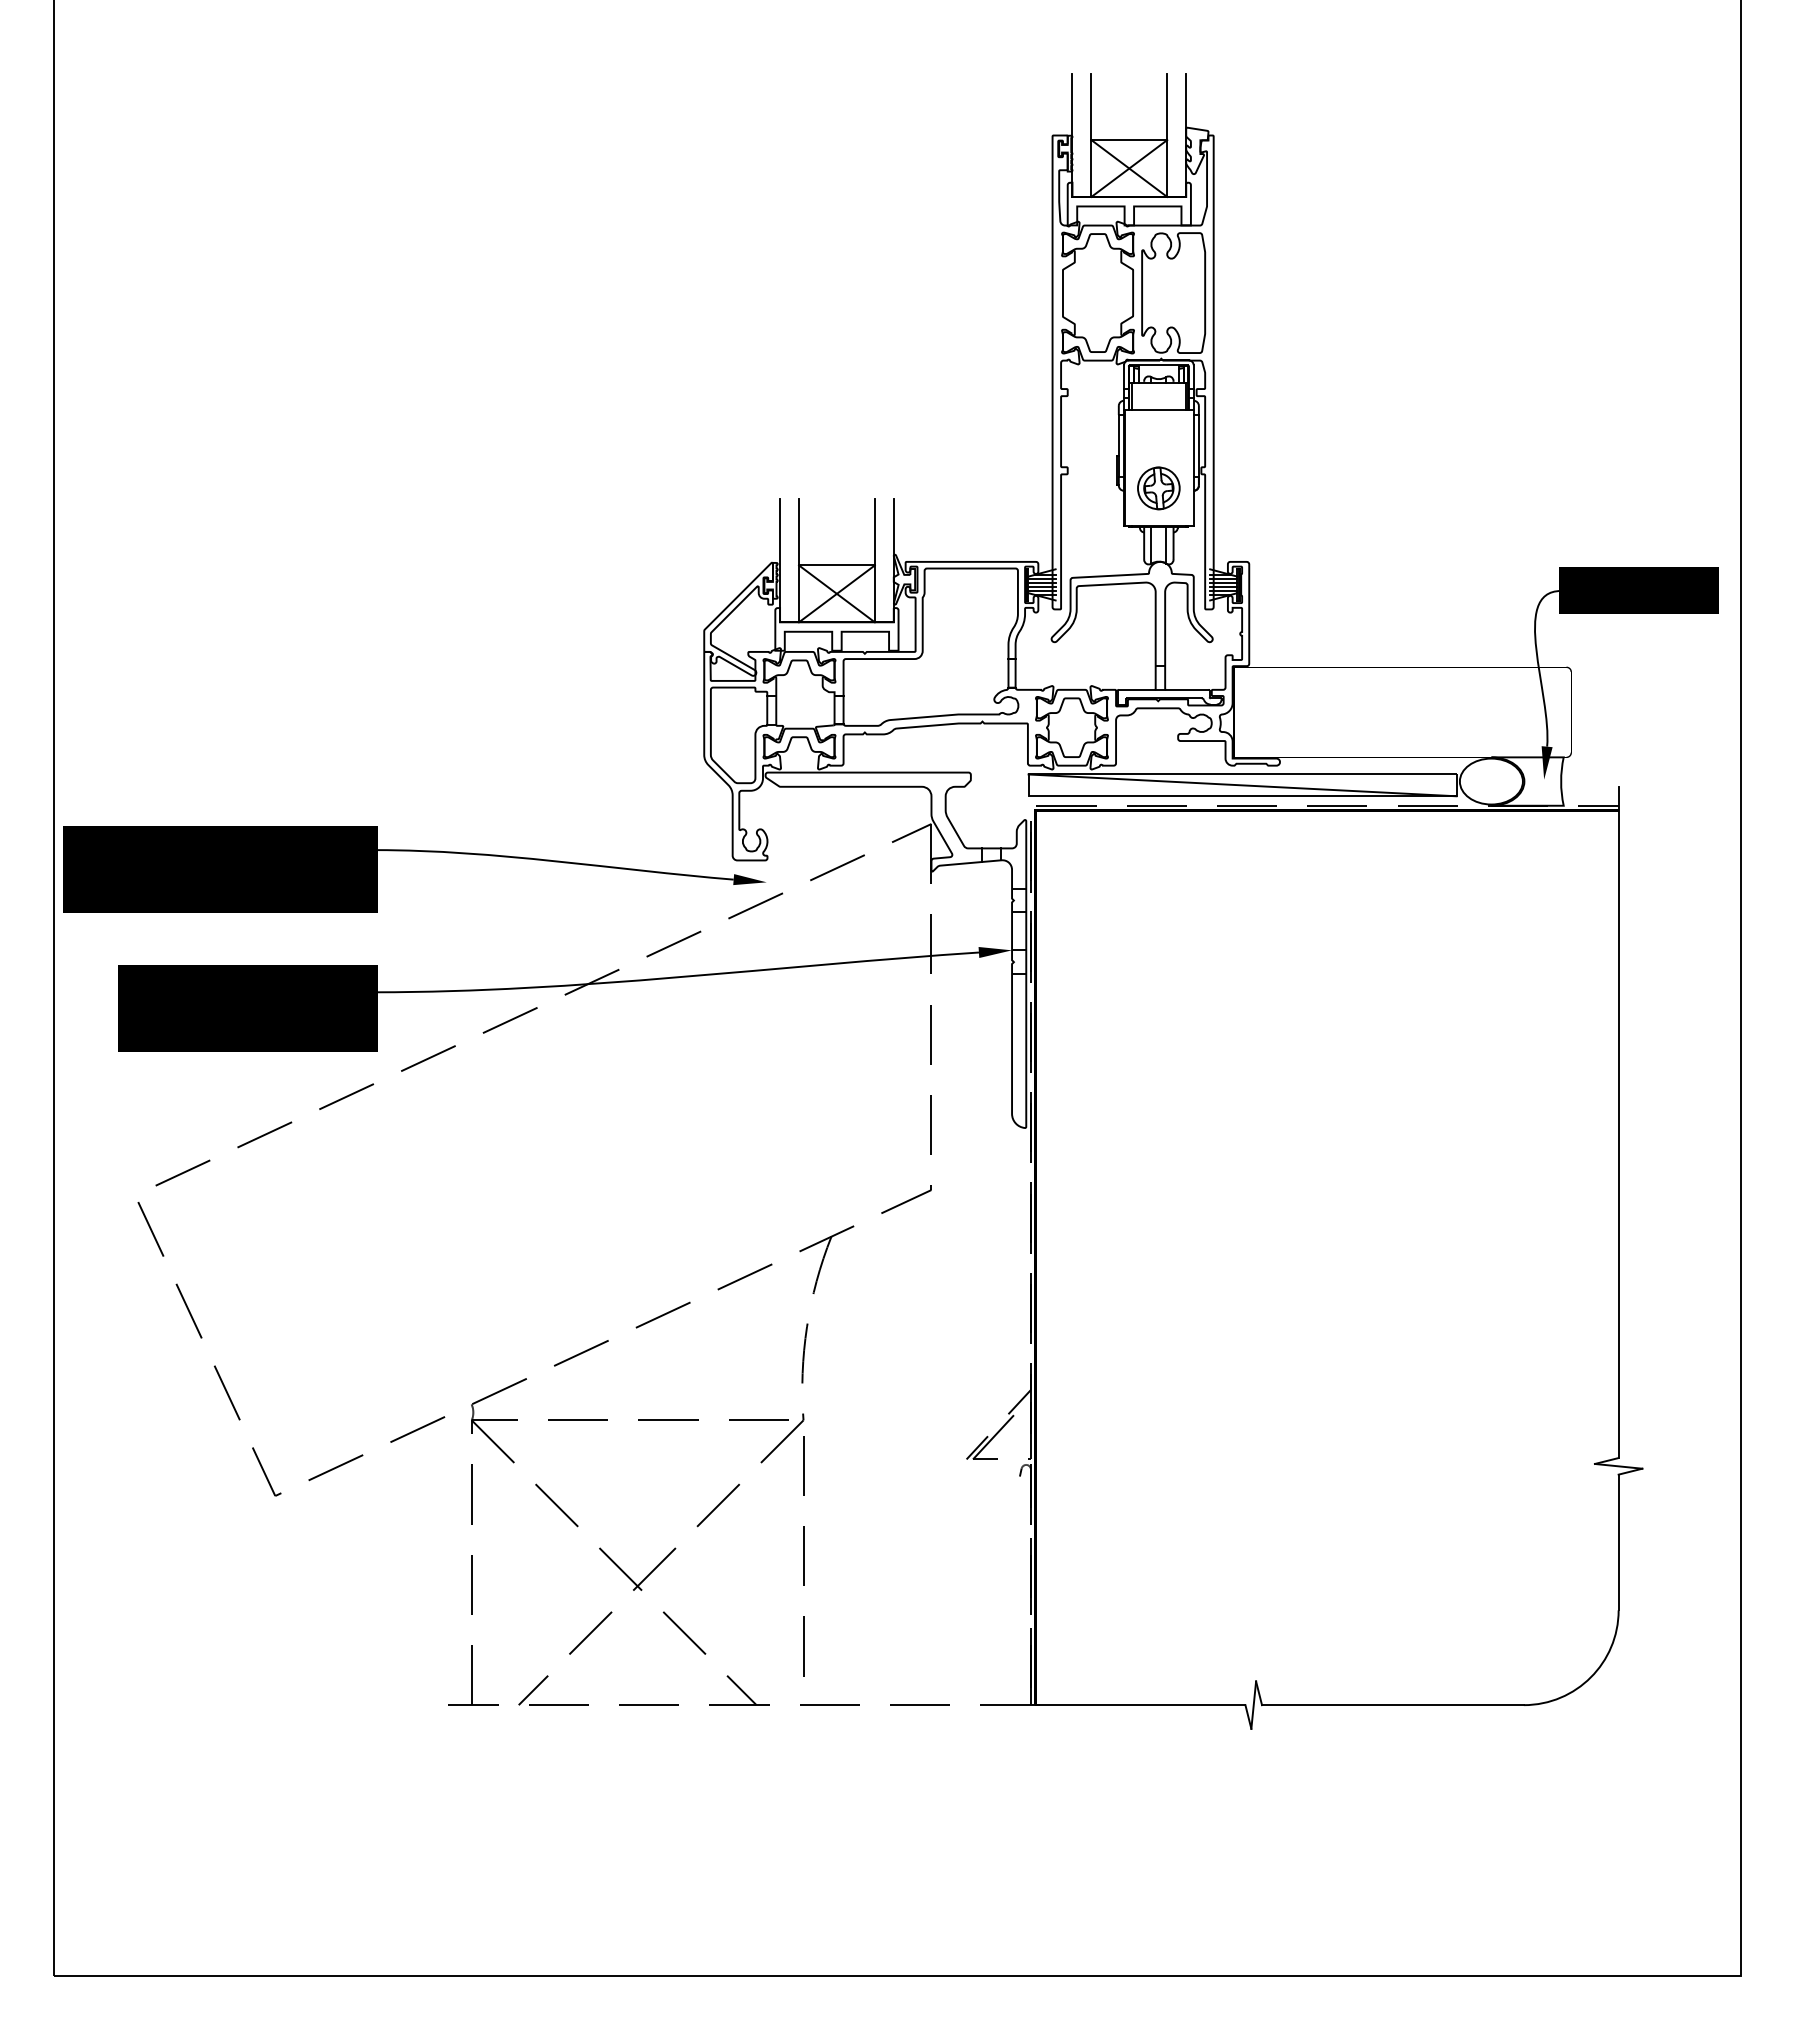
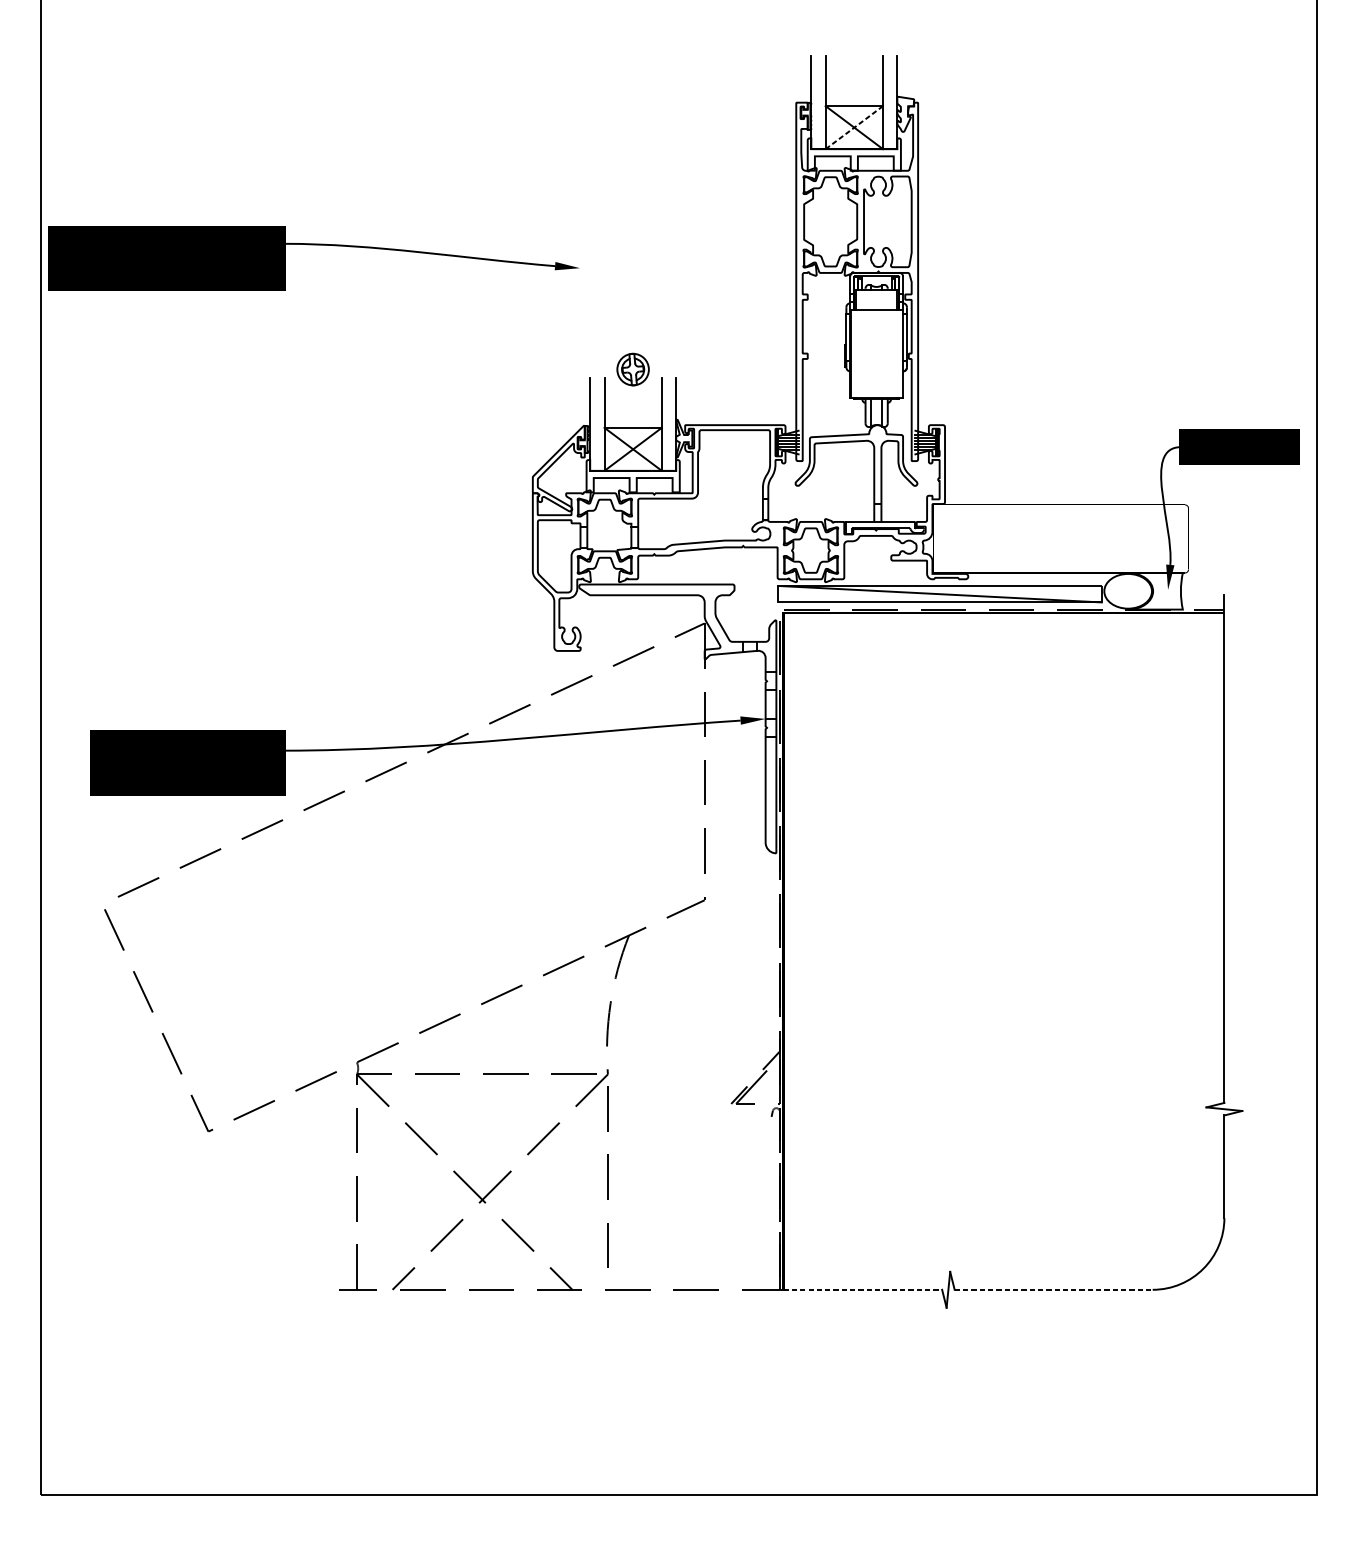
line: (1129, 168) -> (854, 127), solid -> dashed
part: (1158, 488) -> (632, 369), moved
part: (414, 851) -> (313, 244), moved
line: (1140, 1705) -> (862, 1290), solid -> dashed
line: (1392, 1705) -> (1053, 1290), solid -> dashed

